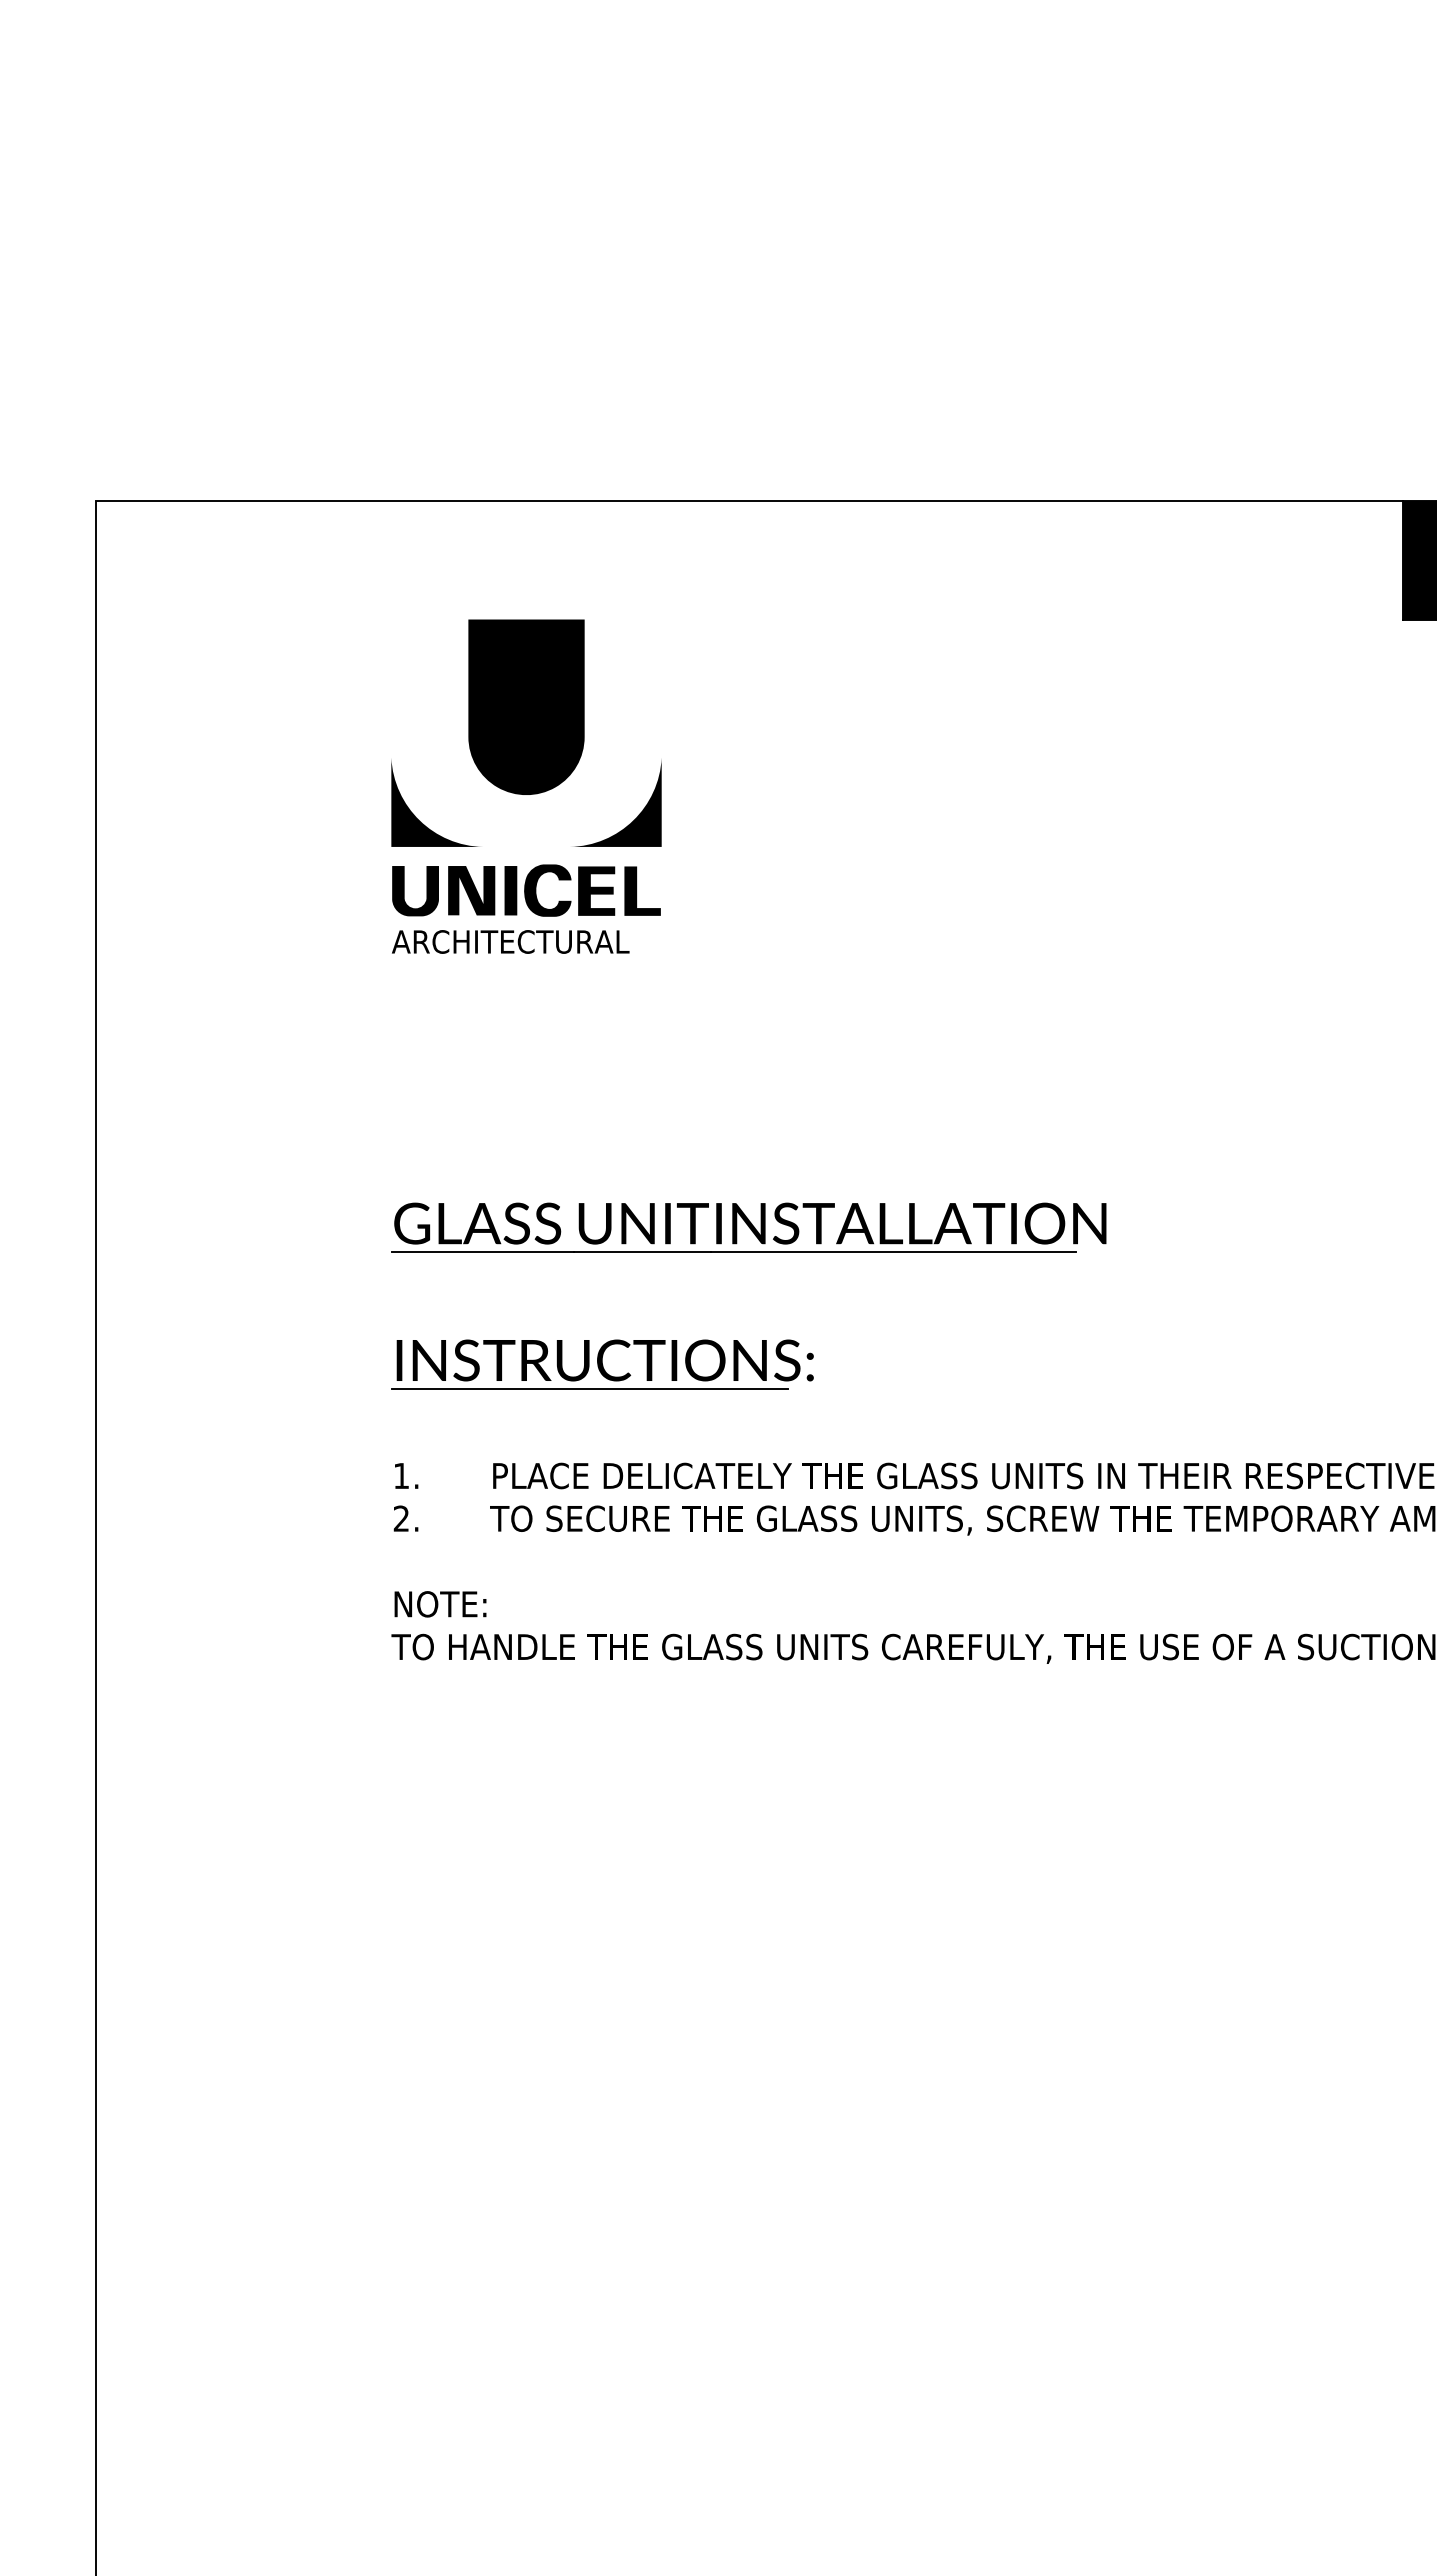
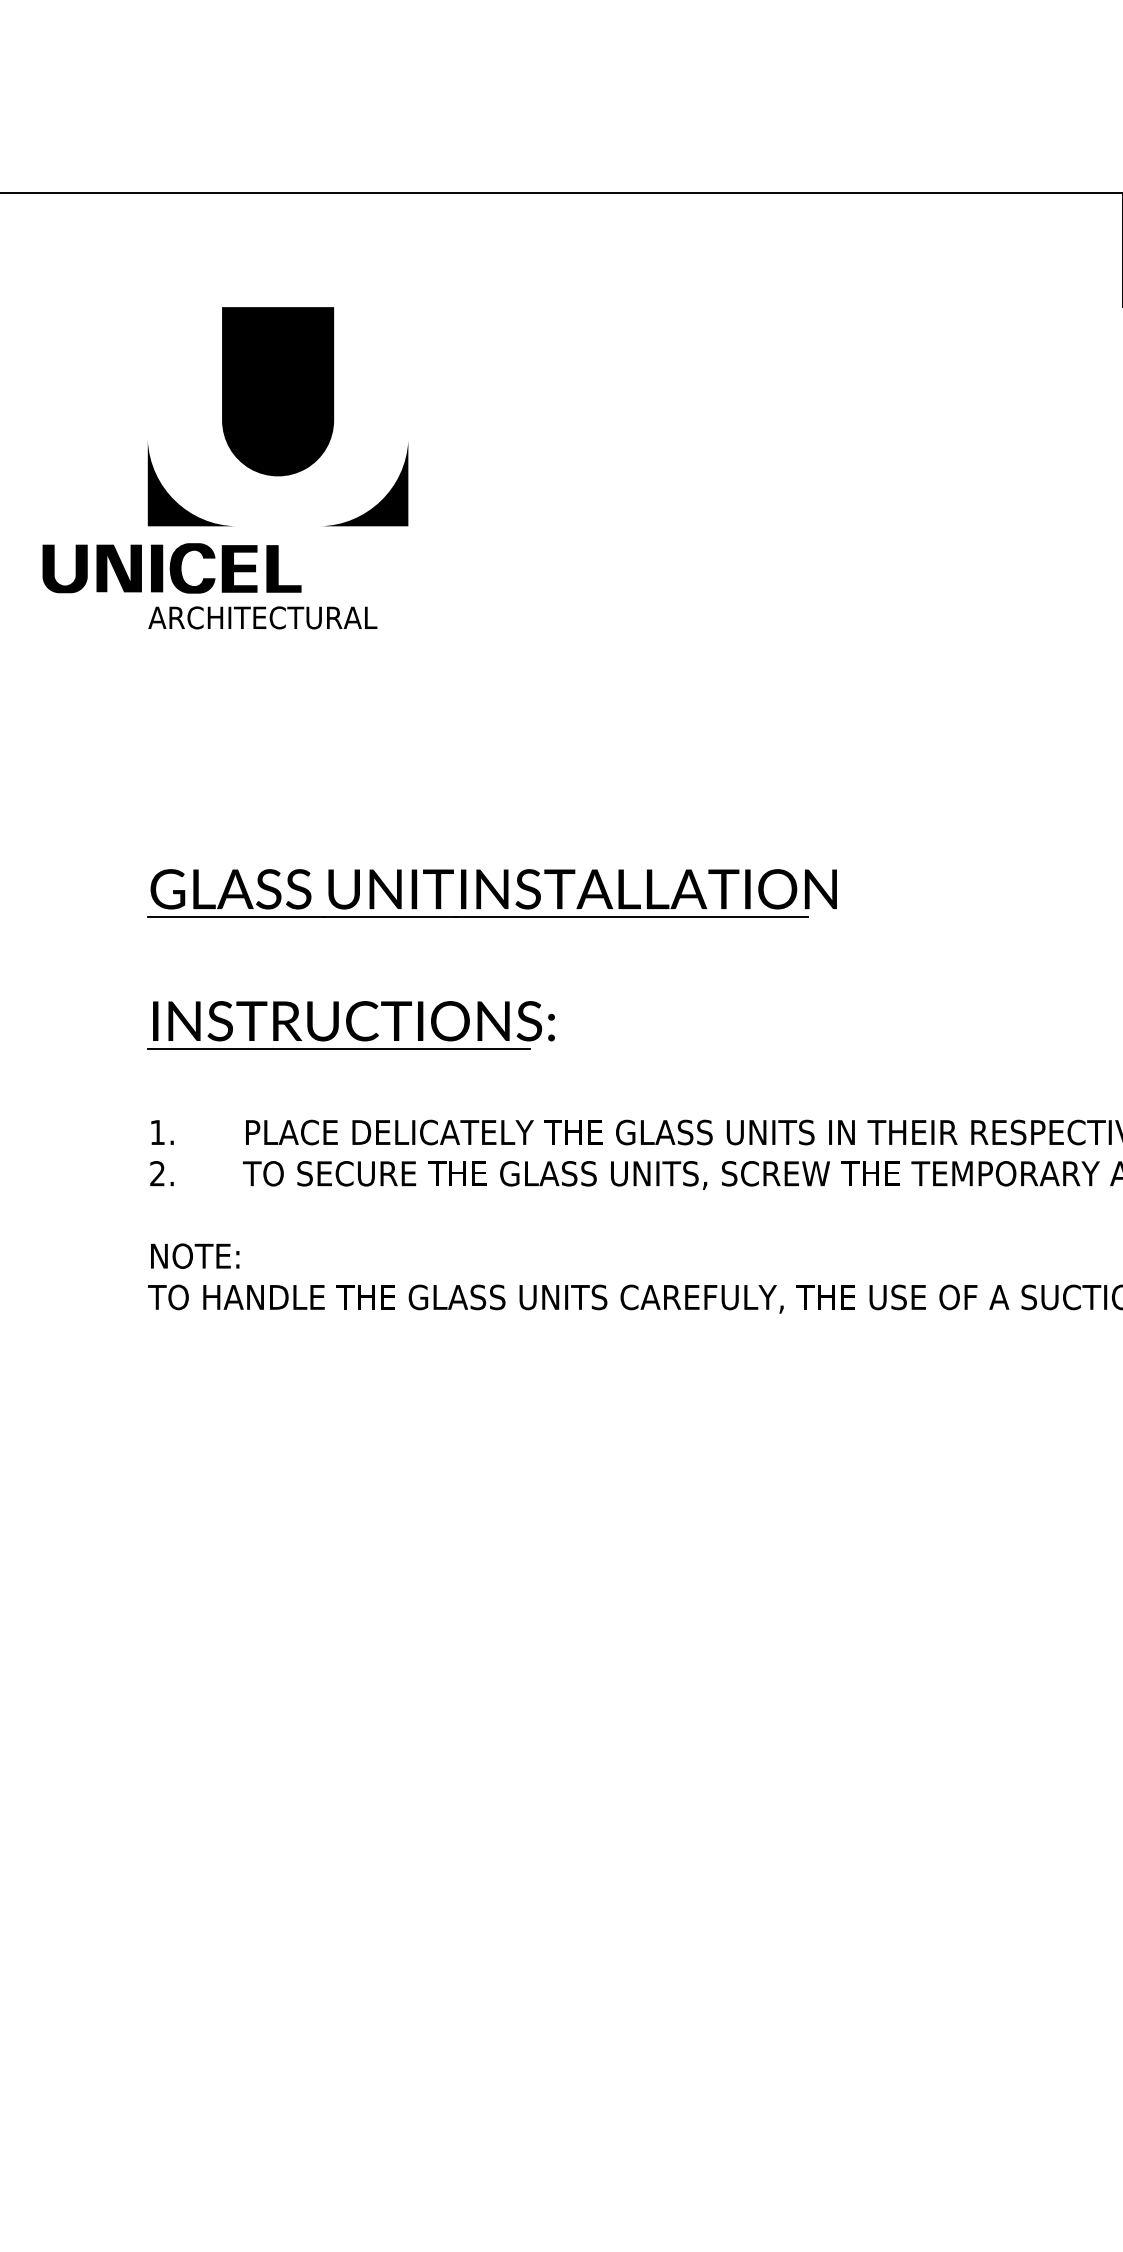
part: (526, 890) -> (172, 568), moved

